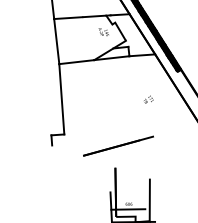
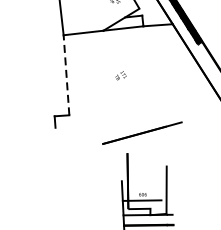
line: (61, 98) -> (66, 74), solid -> dashed
text: (148, 99) -> (120, 75), moved
line: (118, 145) -> (142, 132), moved

